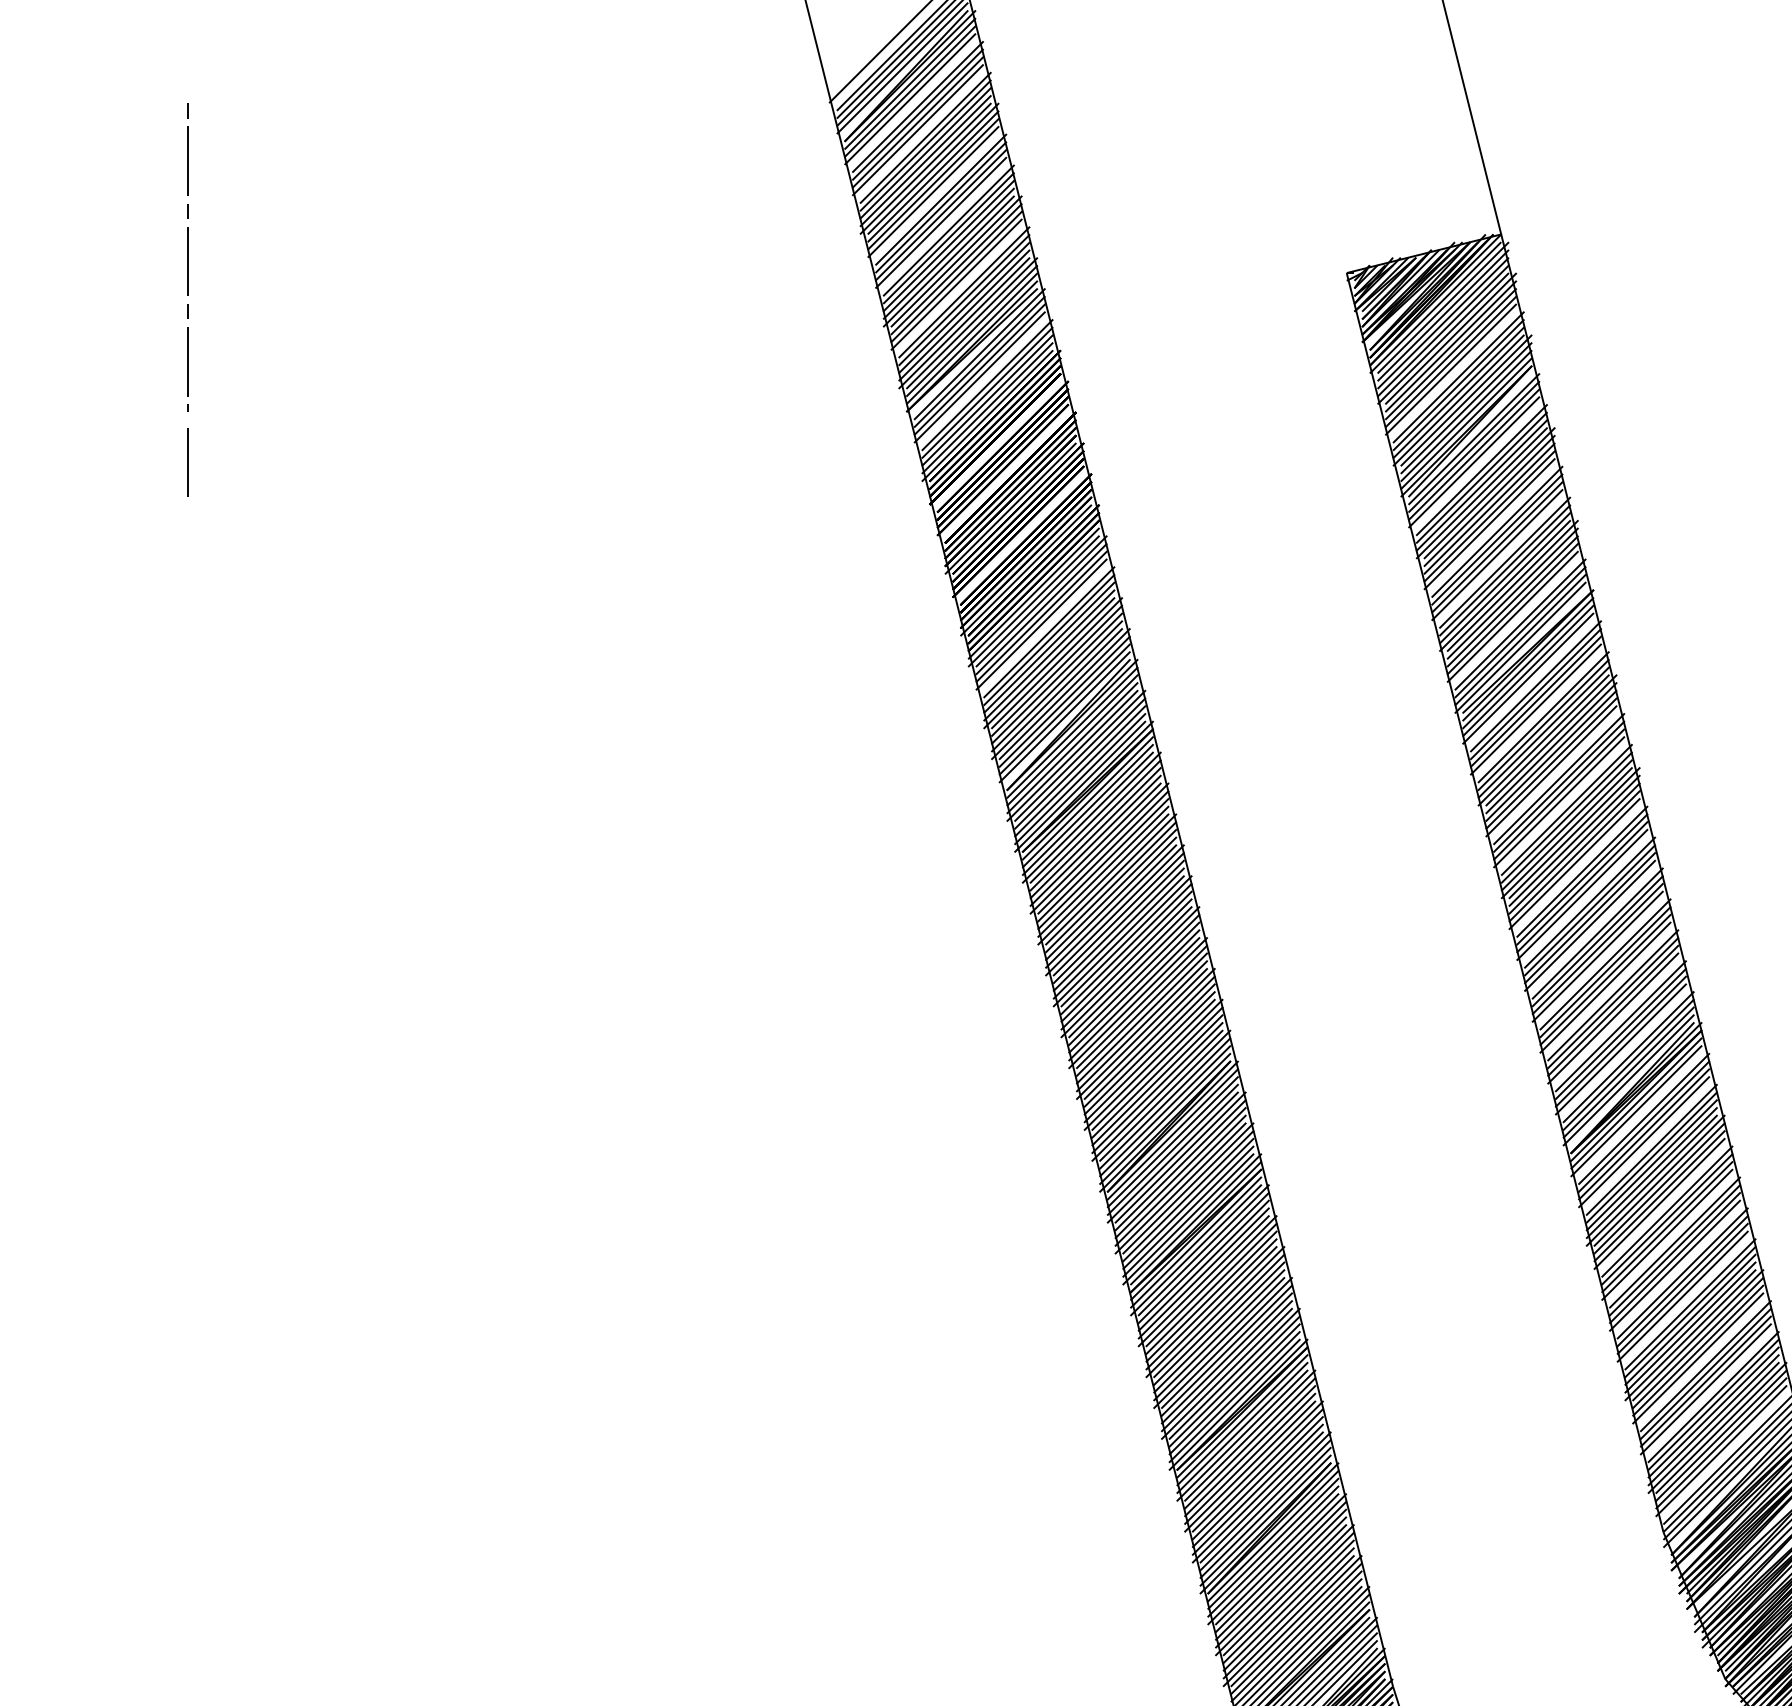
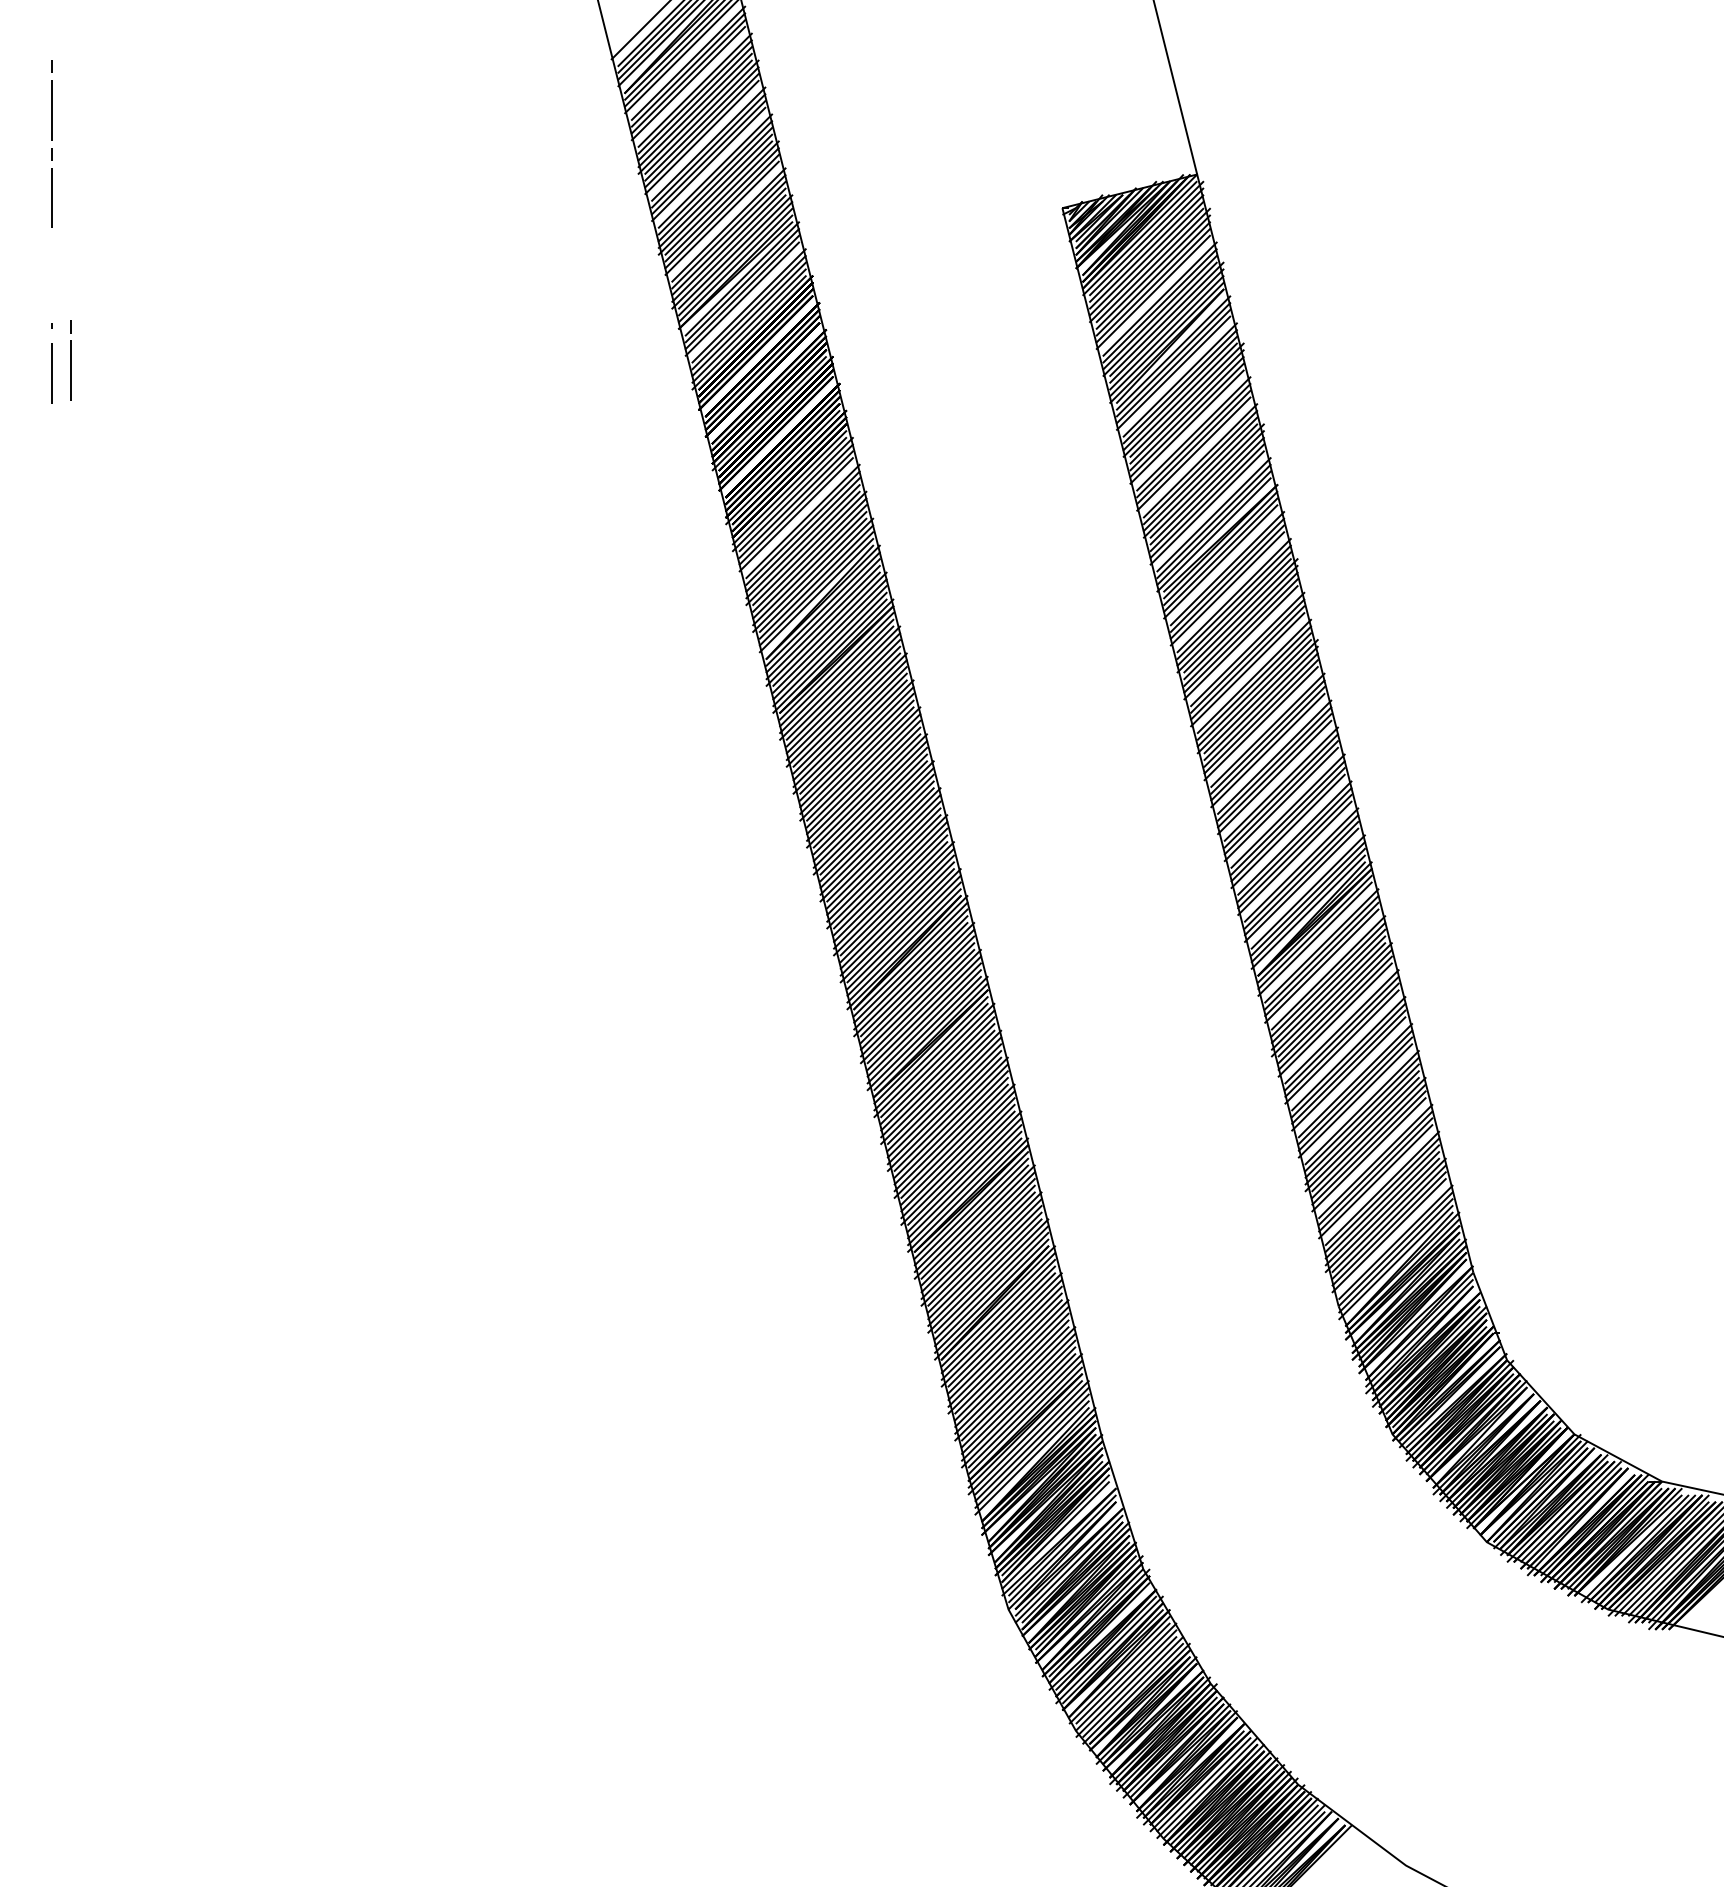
line: (187, 350) -> (70, 360), moved

